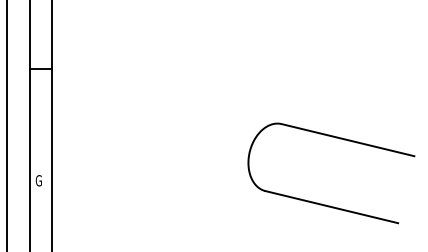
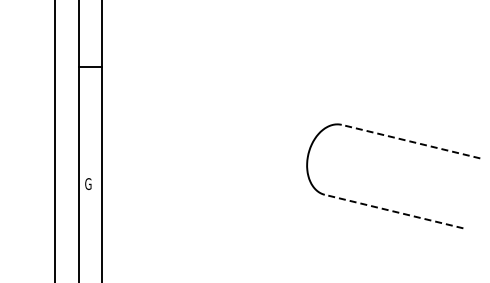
line: (347, 139) -> (410, 141), solid -> dashed
line: (331, 207) -> (393, 211), solid -> dashed

